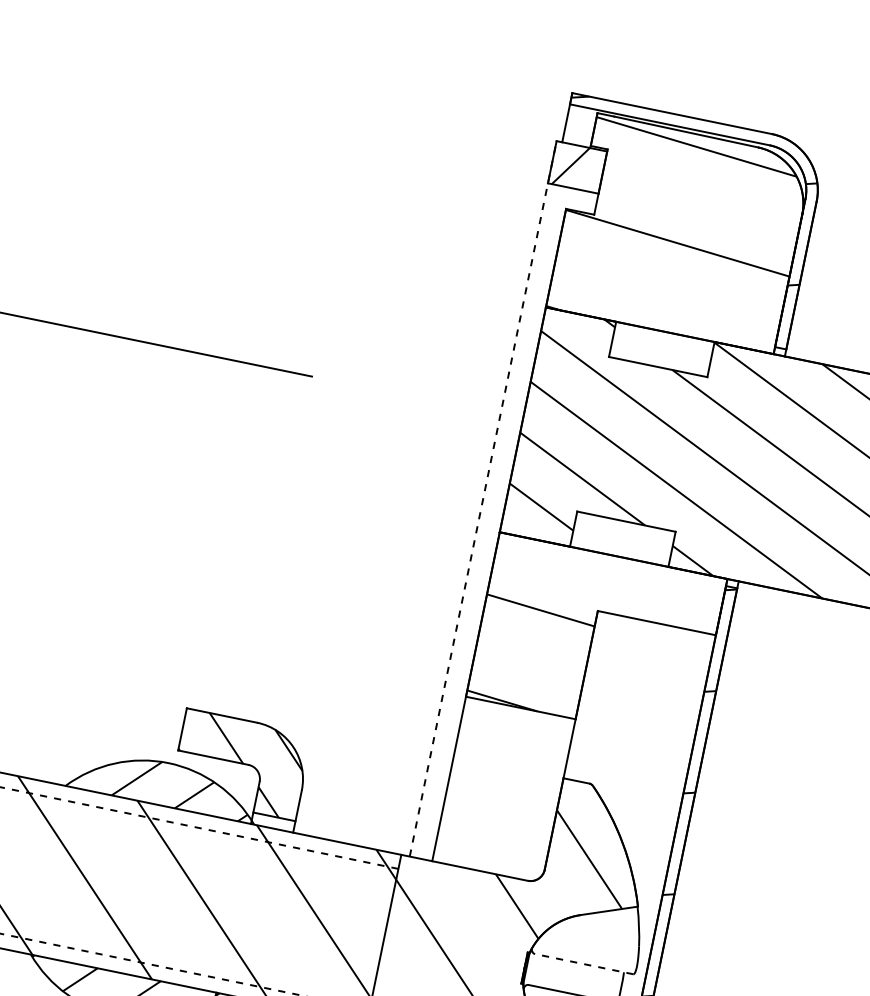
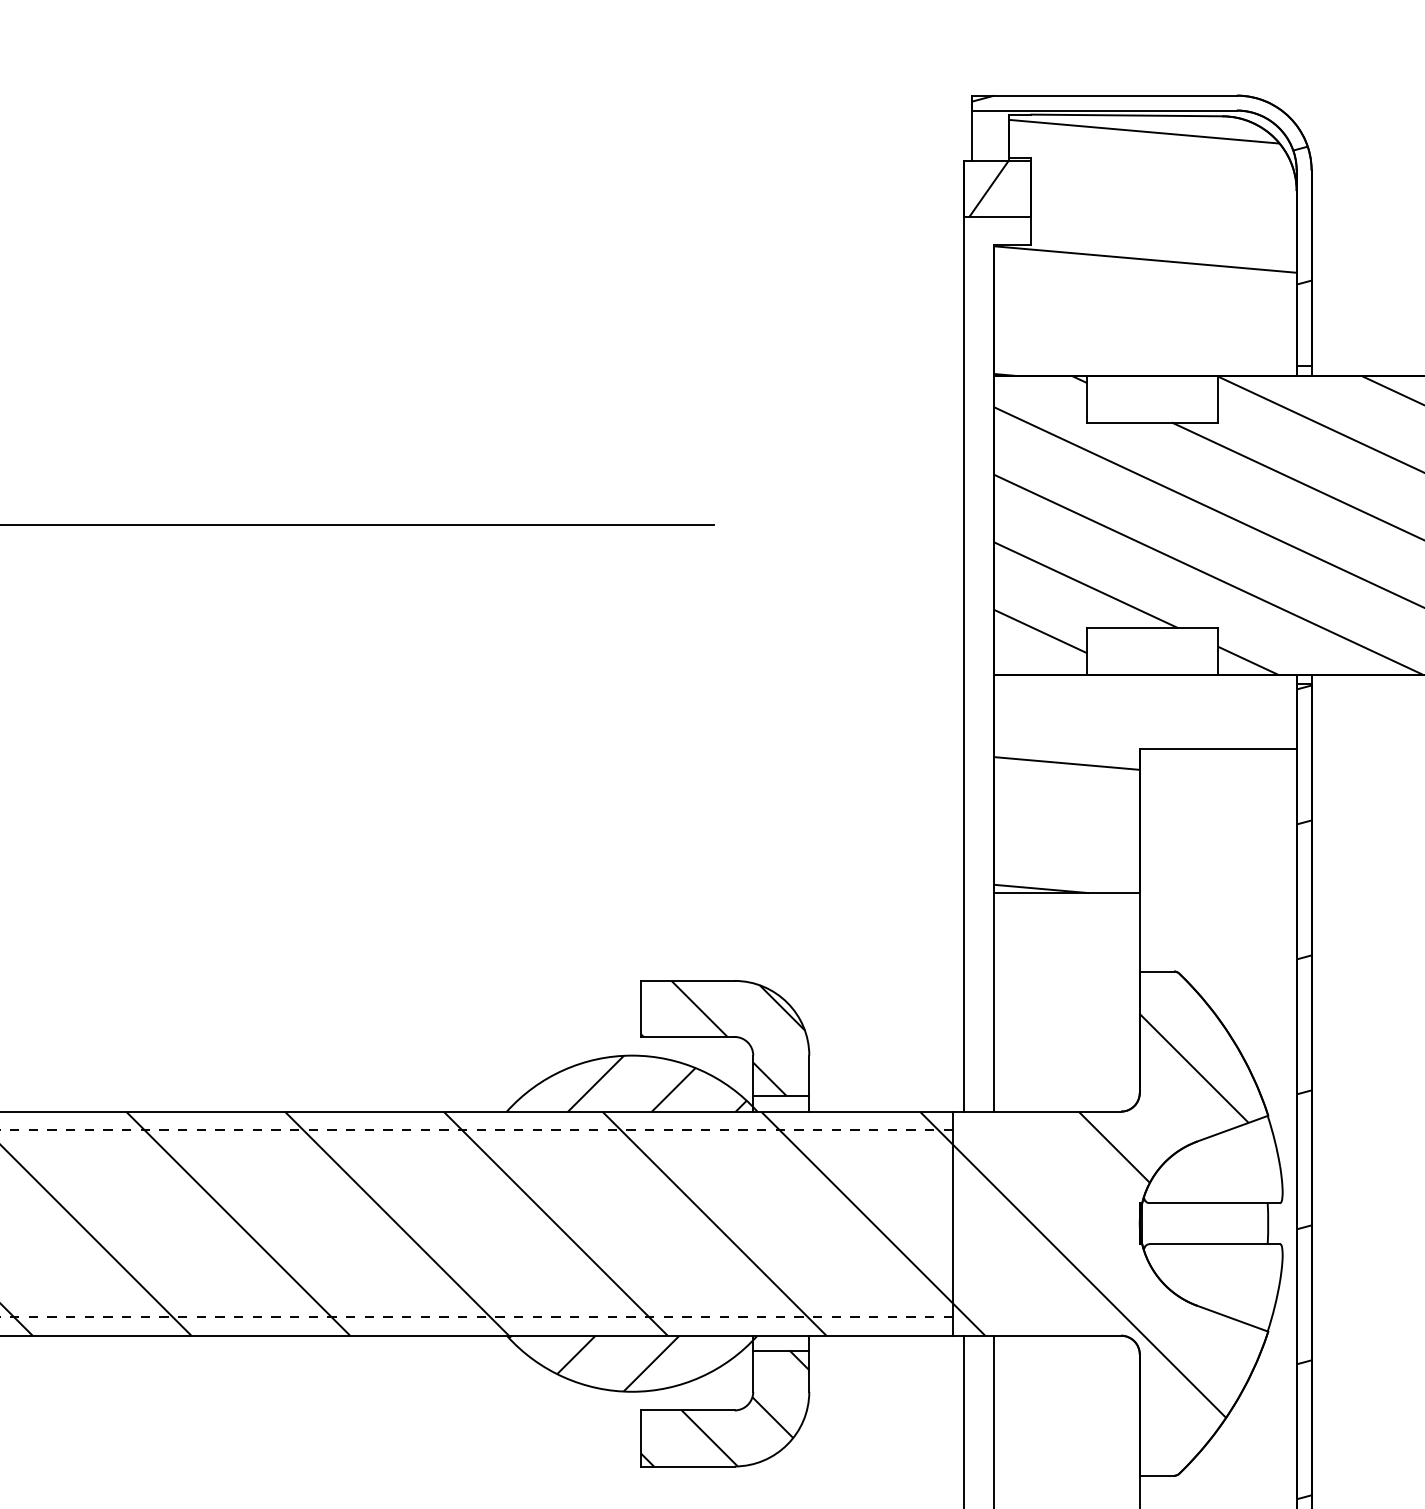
line: (483, 498) -> (964, 635), dashed -> solid
line: (583, 964) -> (1214, 1203), dashed -> solid

